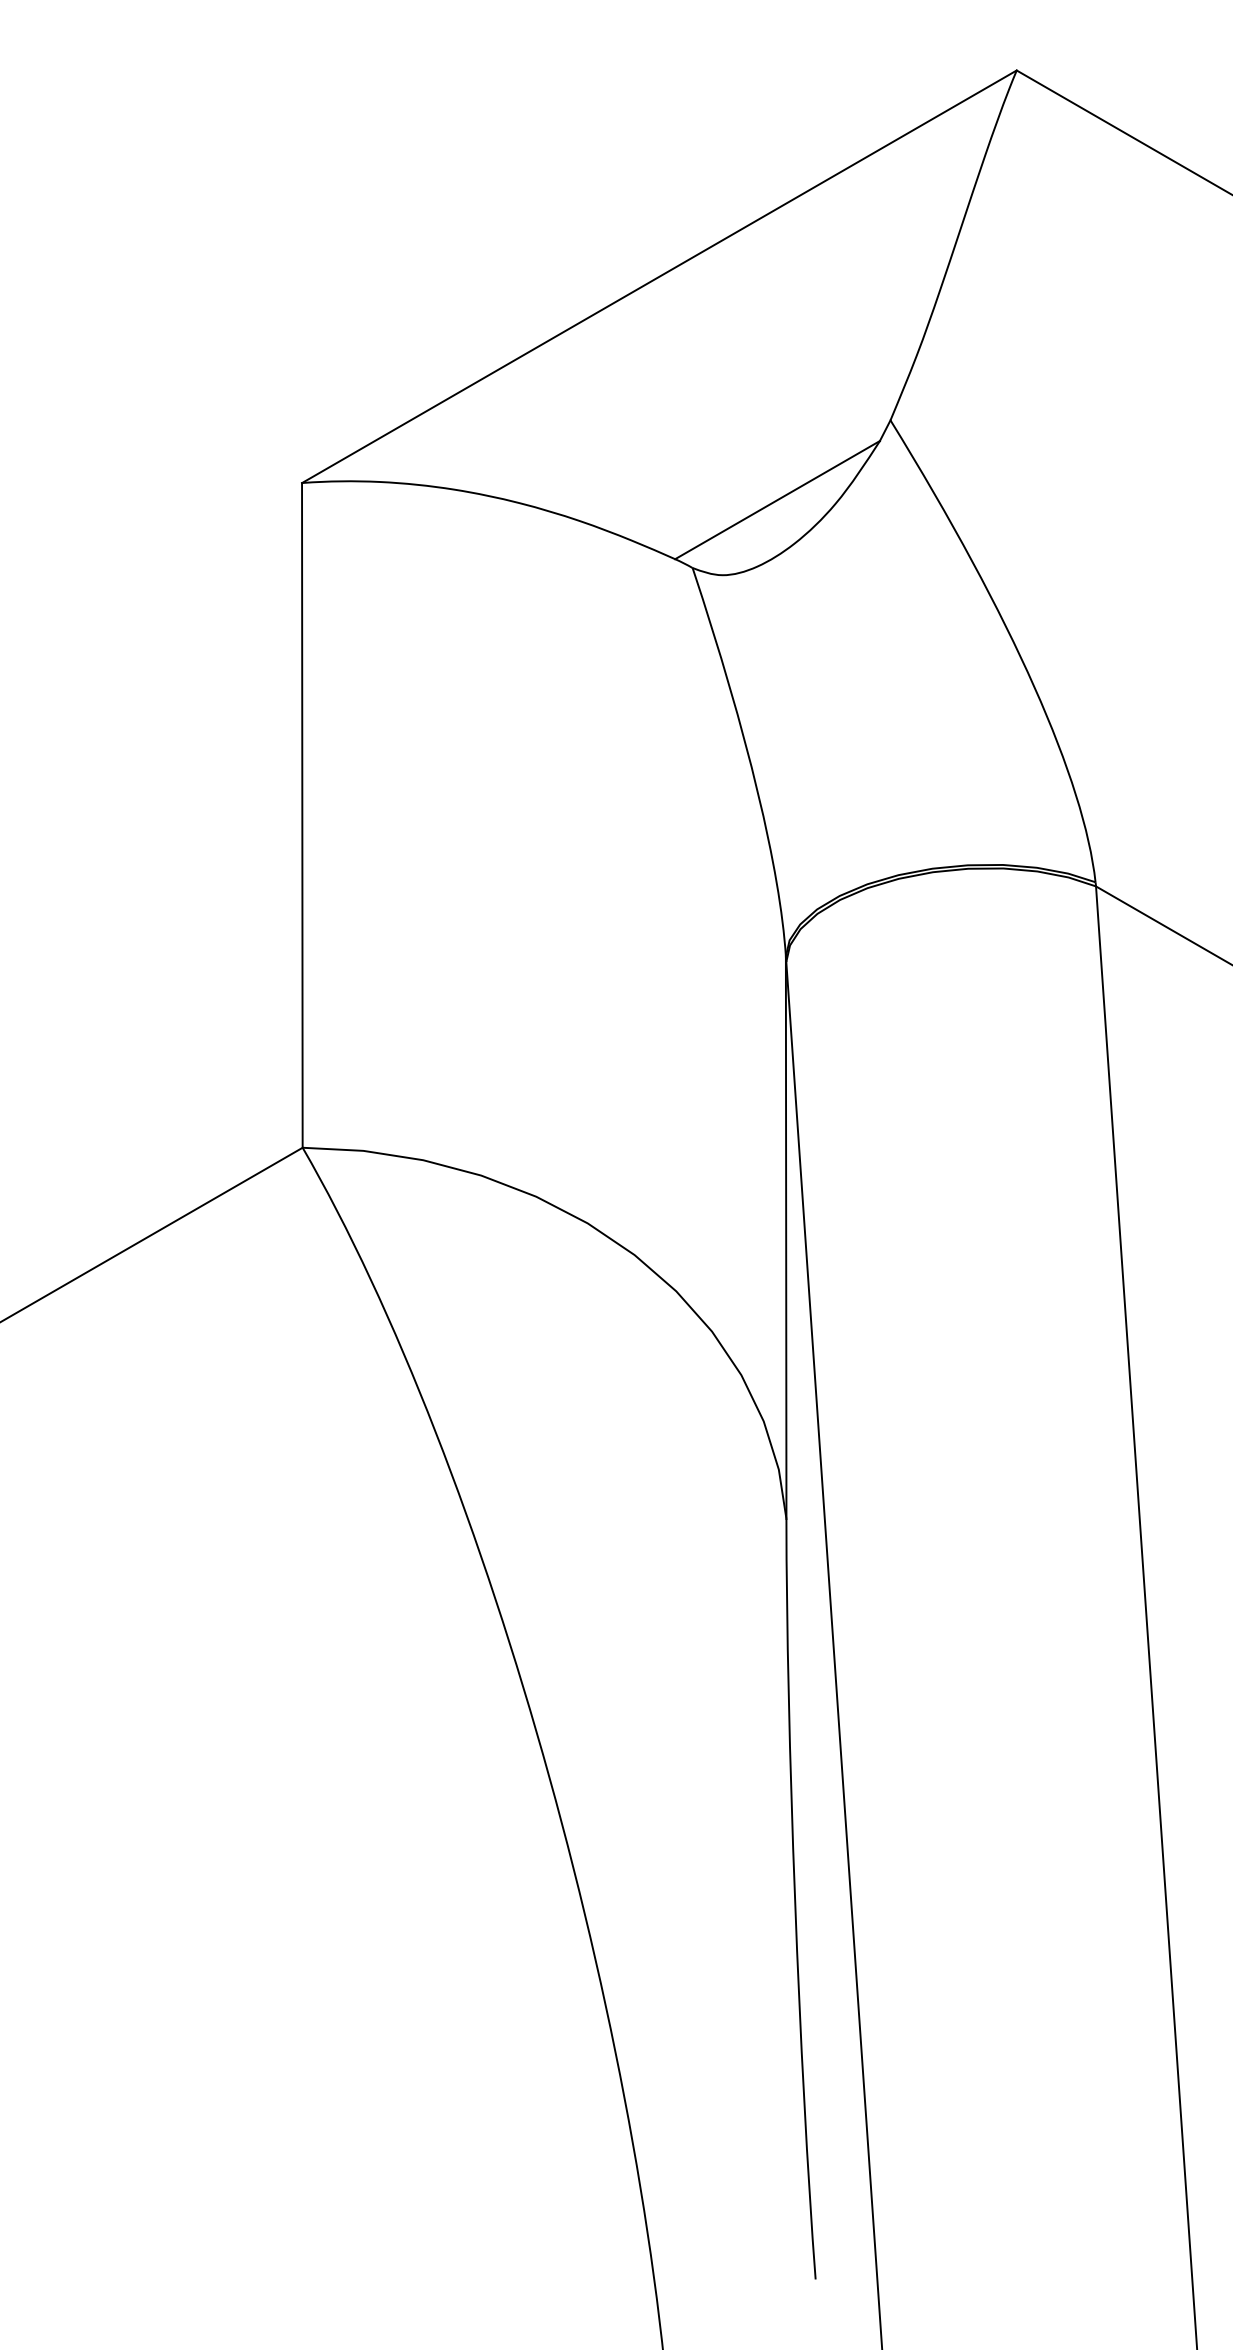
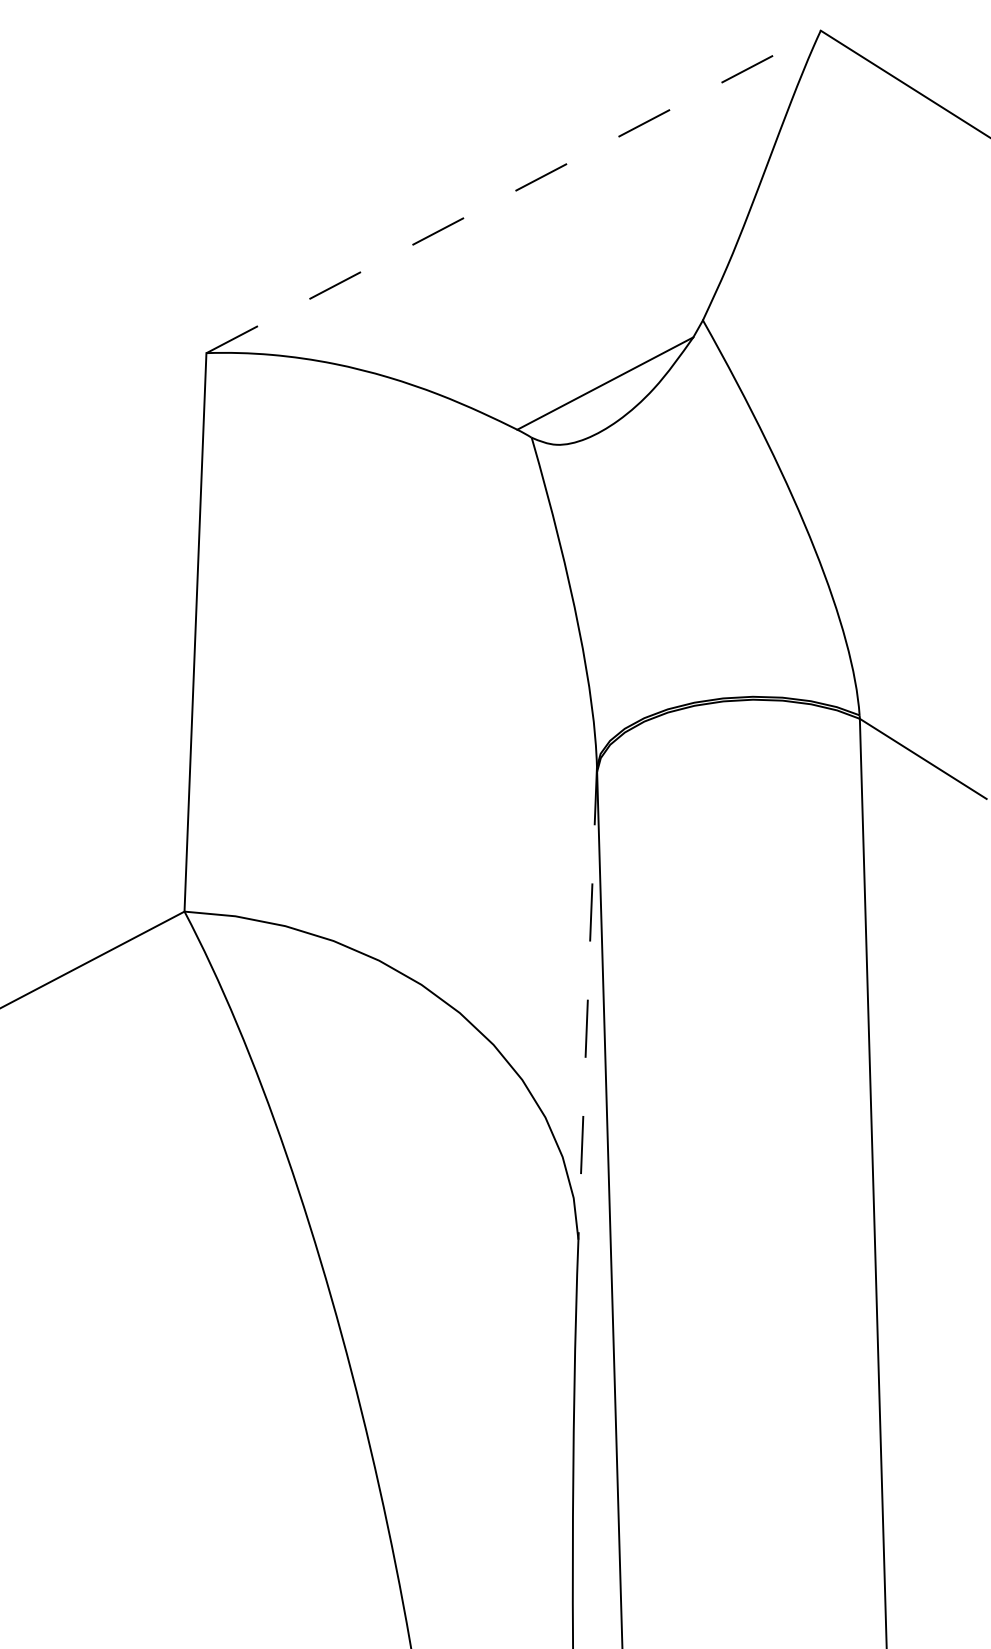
line: (659, 276) -> (513, 191), solid -> dashed
line: (786, 1238) -> (587, 1004), solid -> dashed

